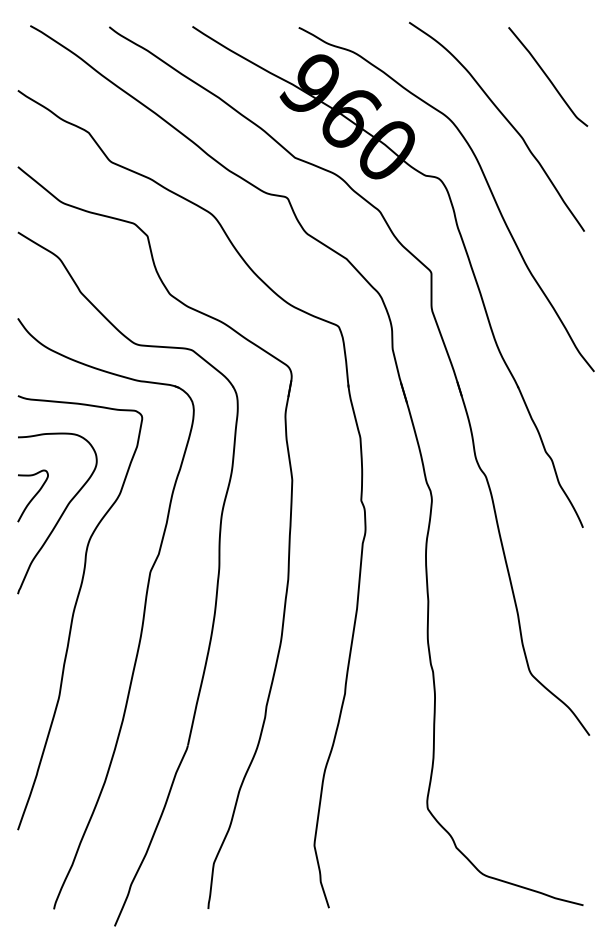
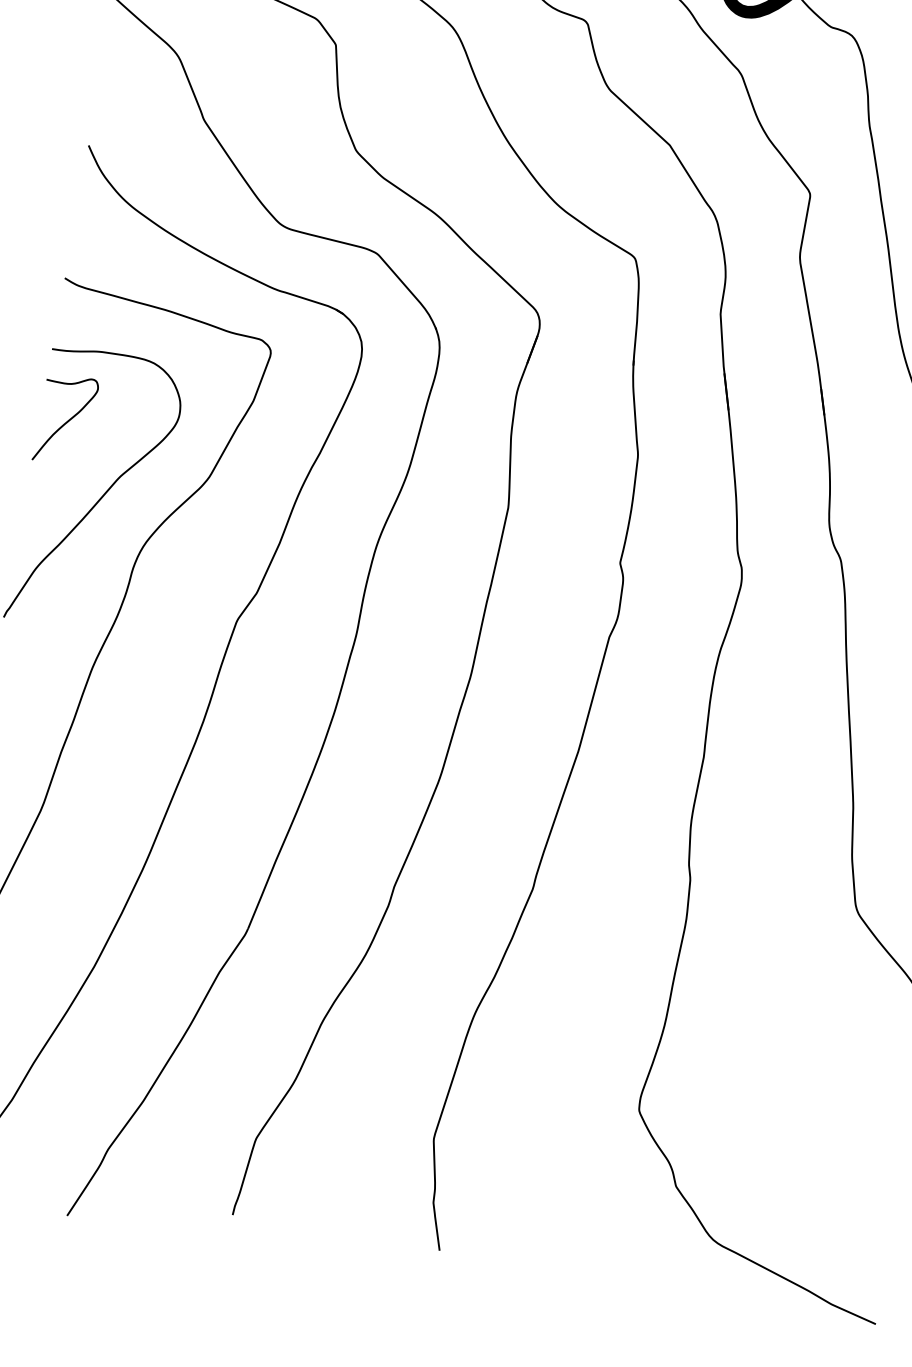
curve: (33, 496) -> (66, 420), moved

